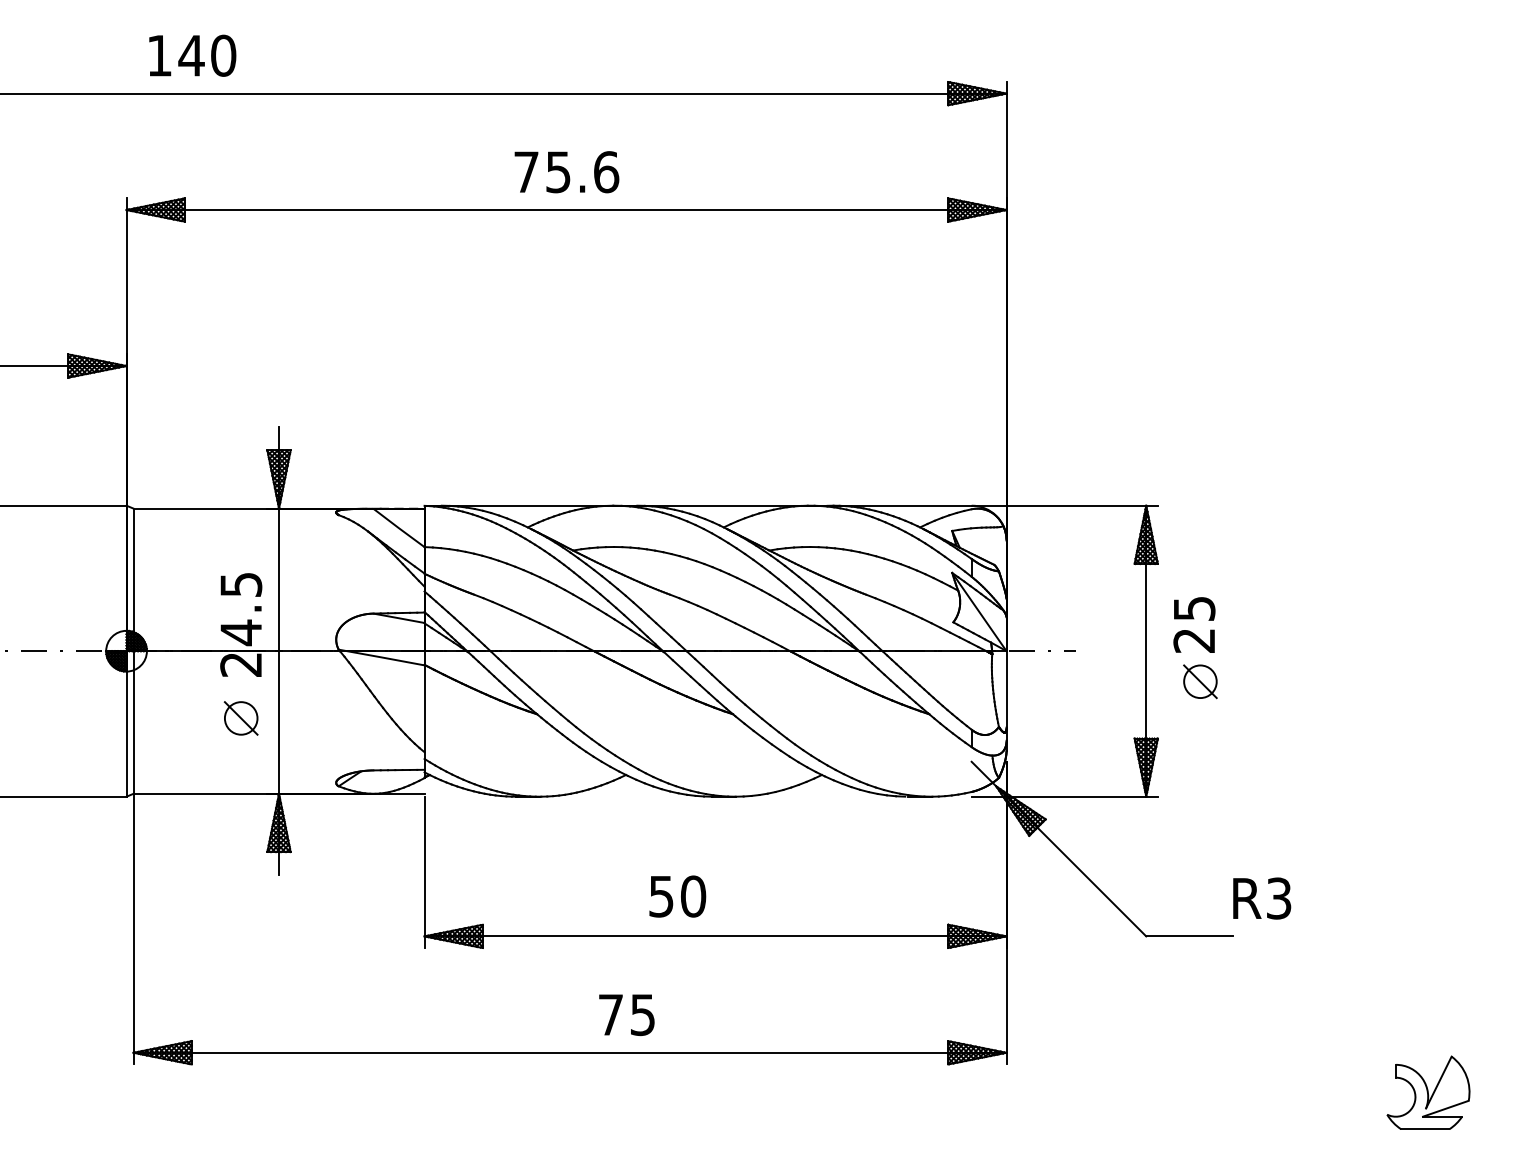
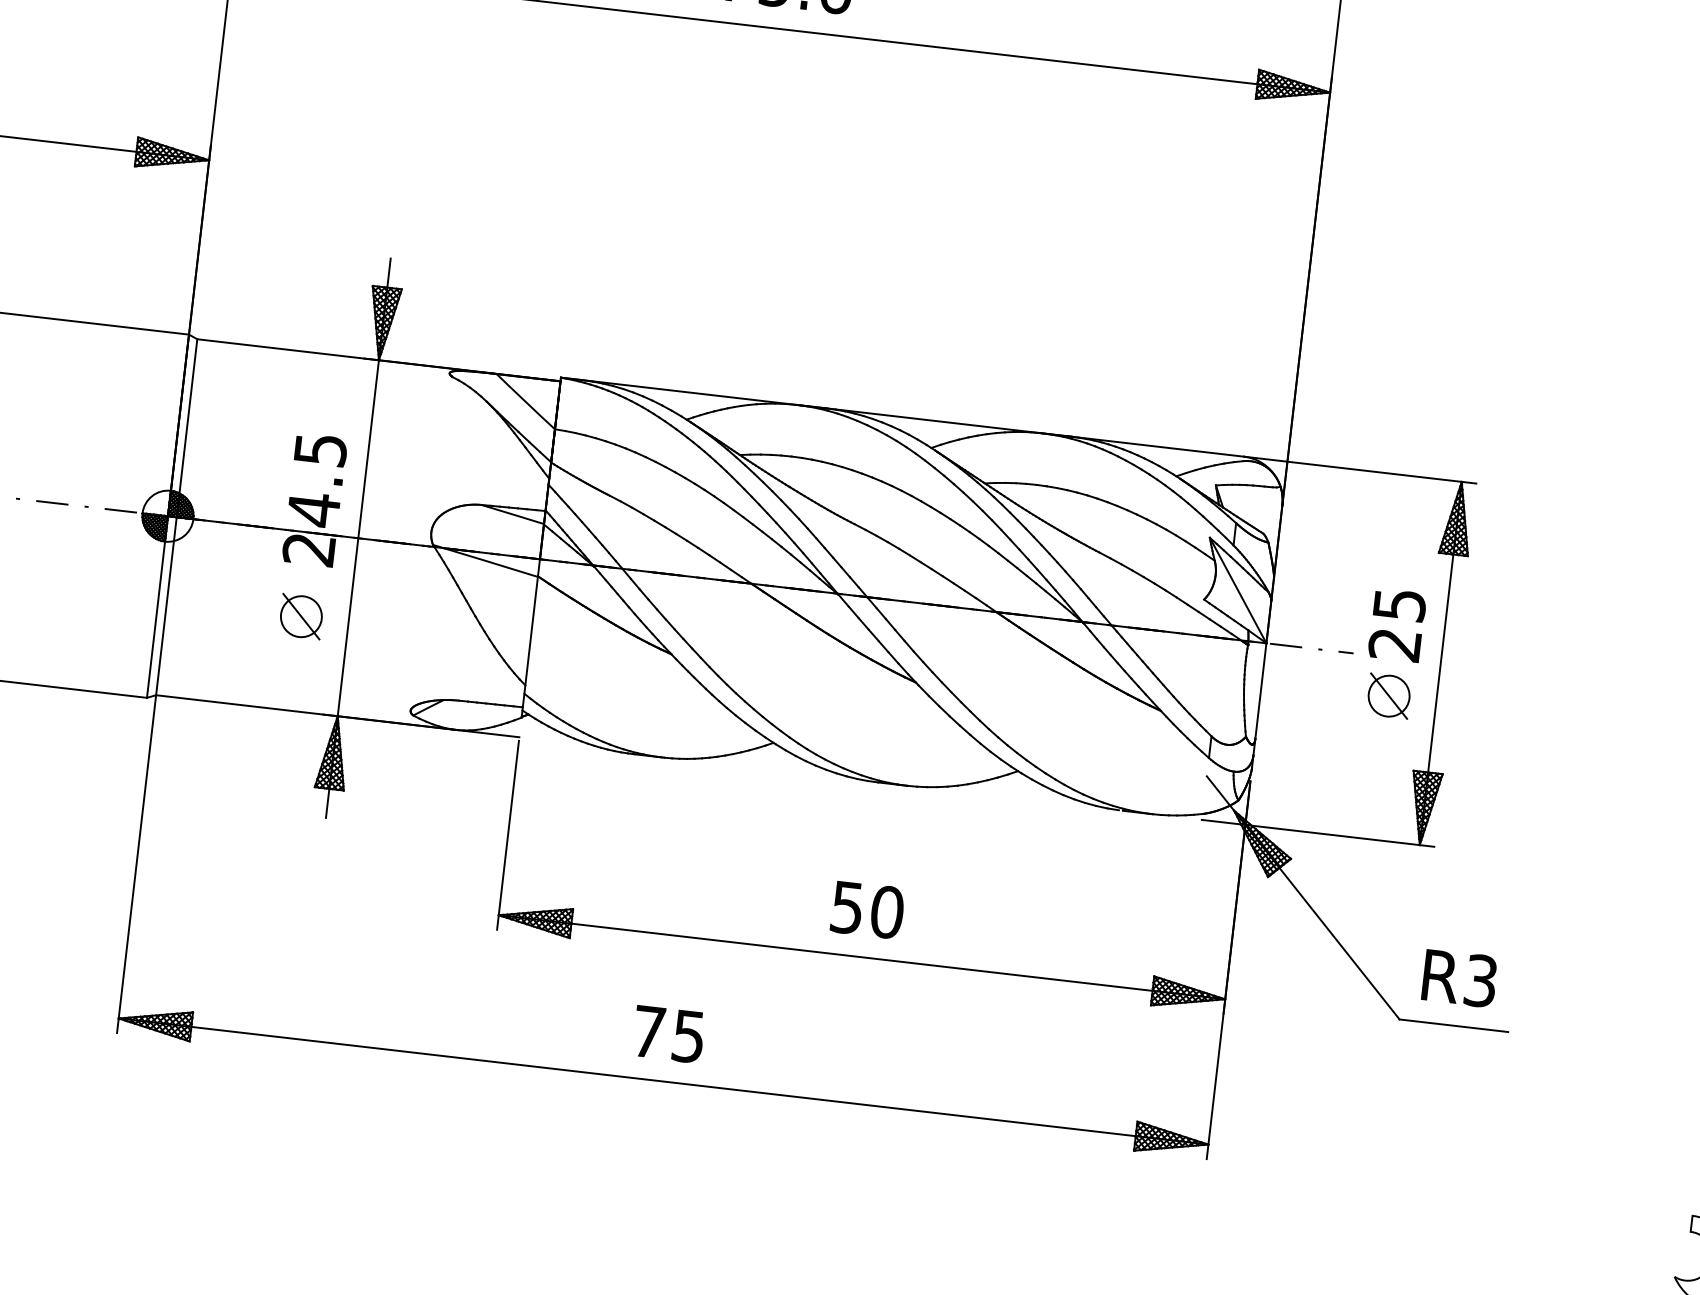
text: (1194, 624) -> (1397, 624), moved
part: (1200, 681) -> (1389, 695), moved
text: (677, 896) -> (867, 909), moved
text: (1262, 898) -> (1460, 978), moved
text: (626, 1015) -> (668, 1034), moved

